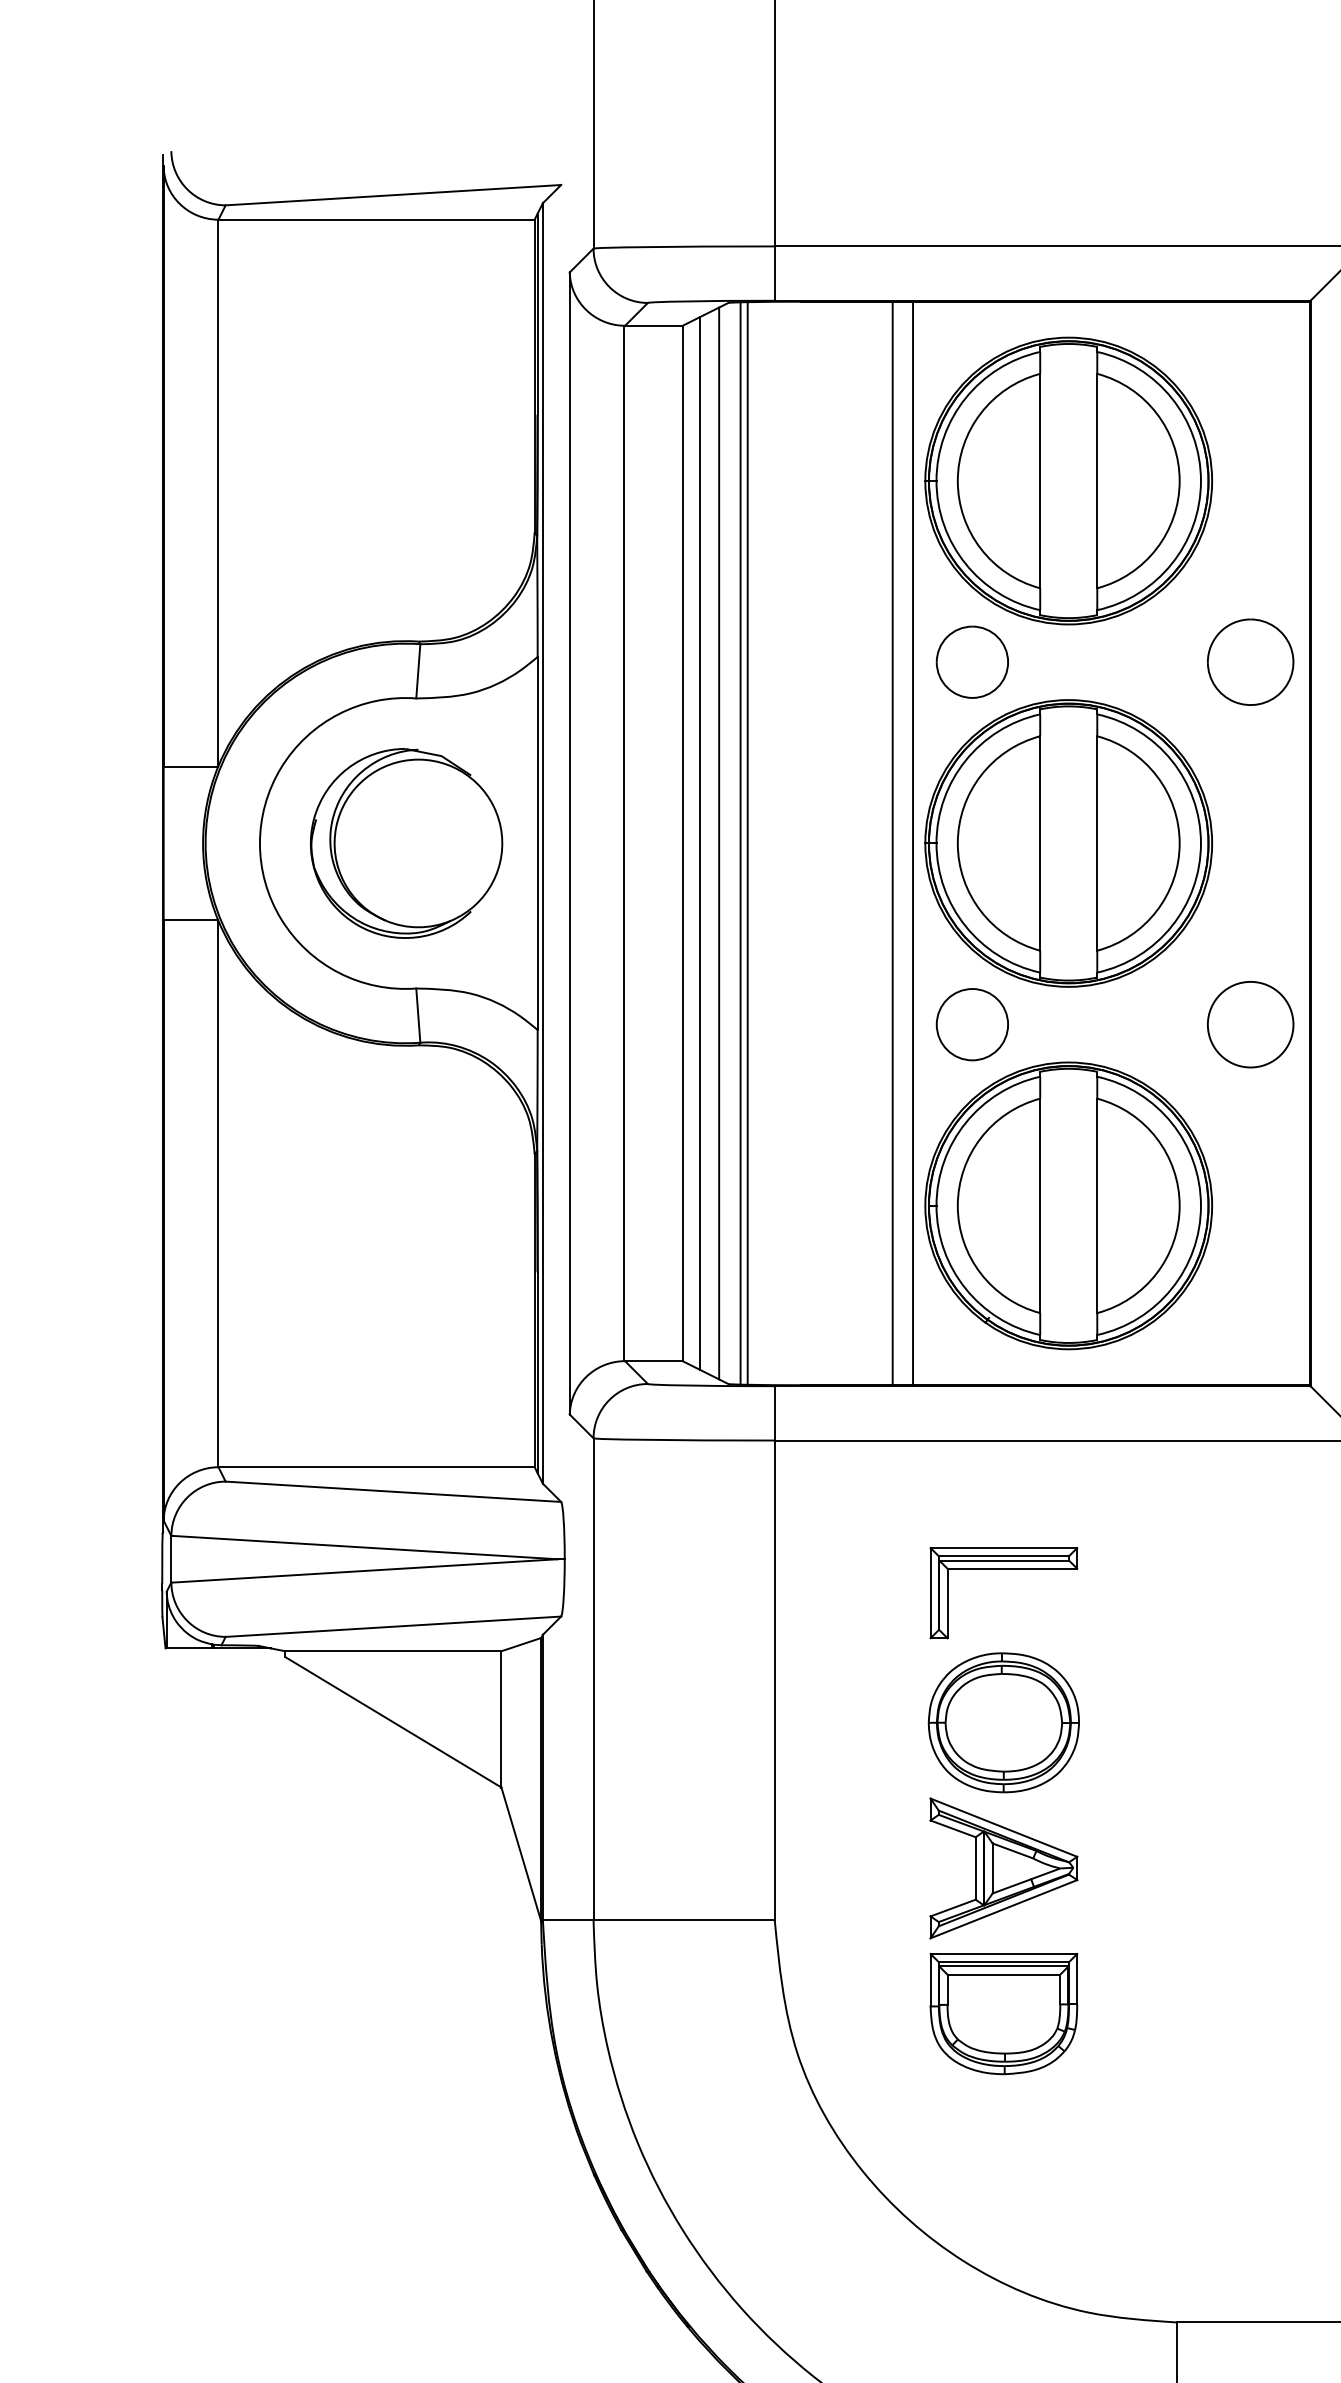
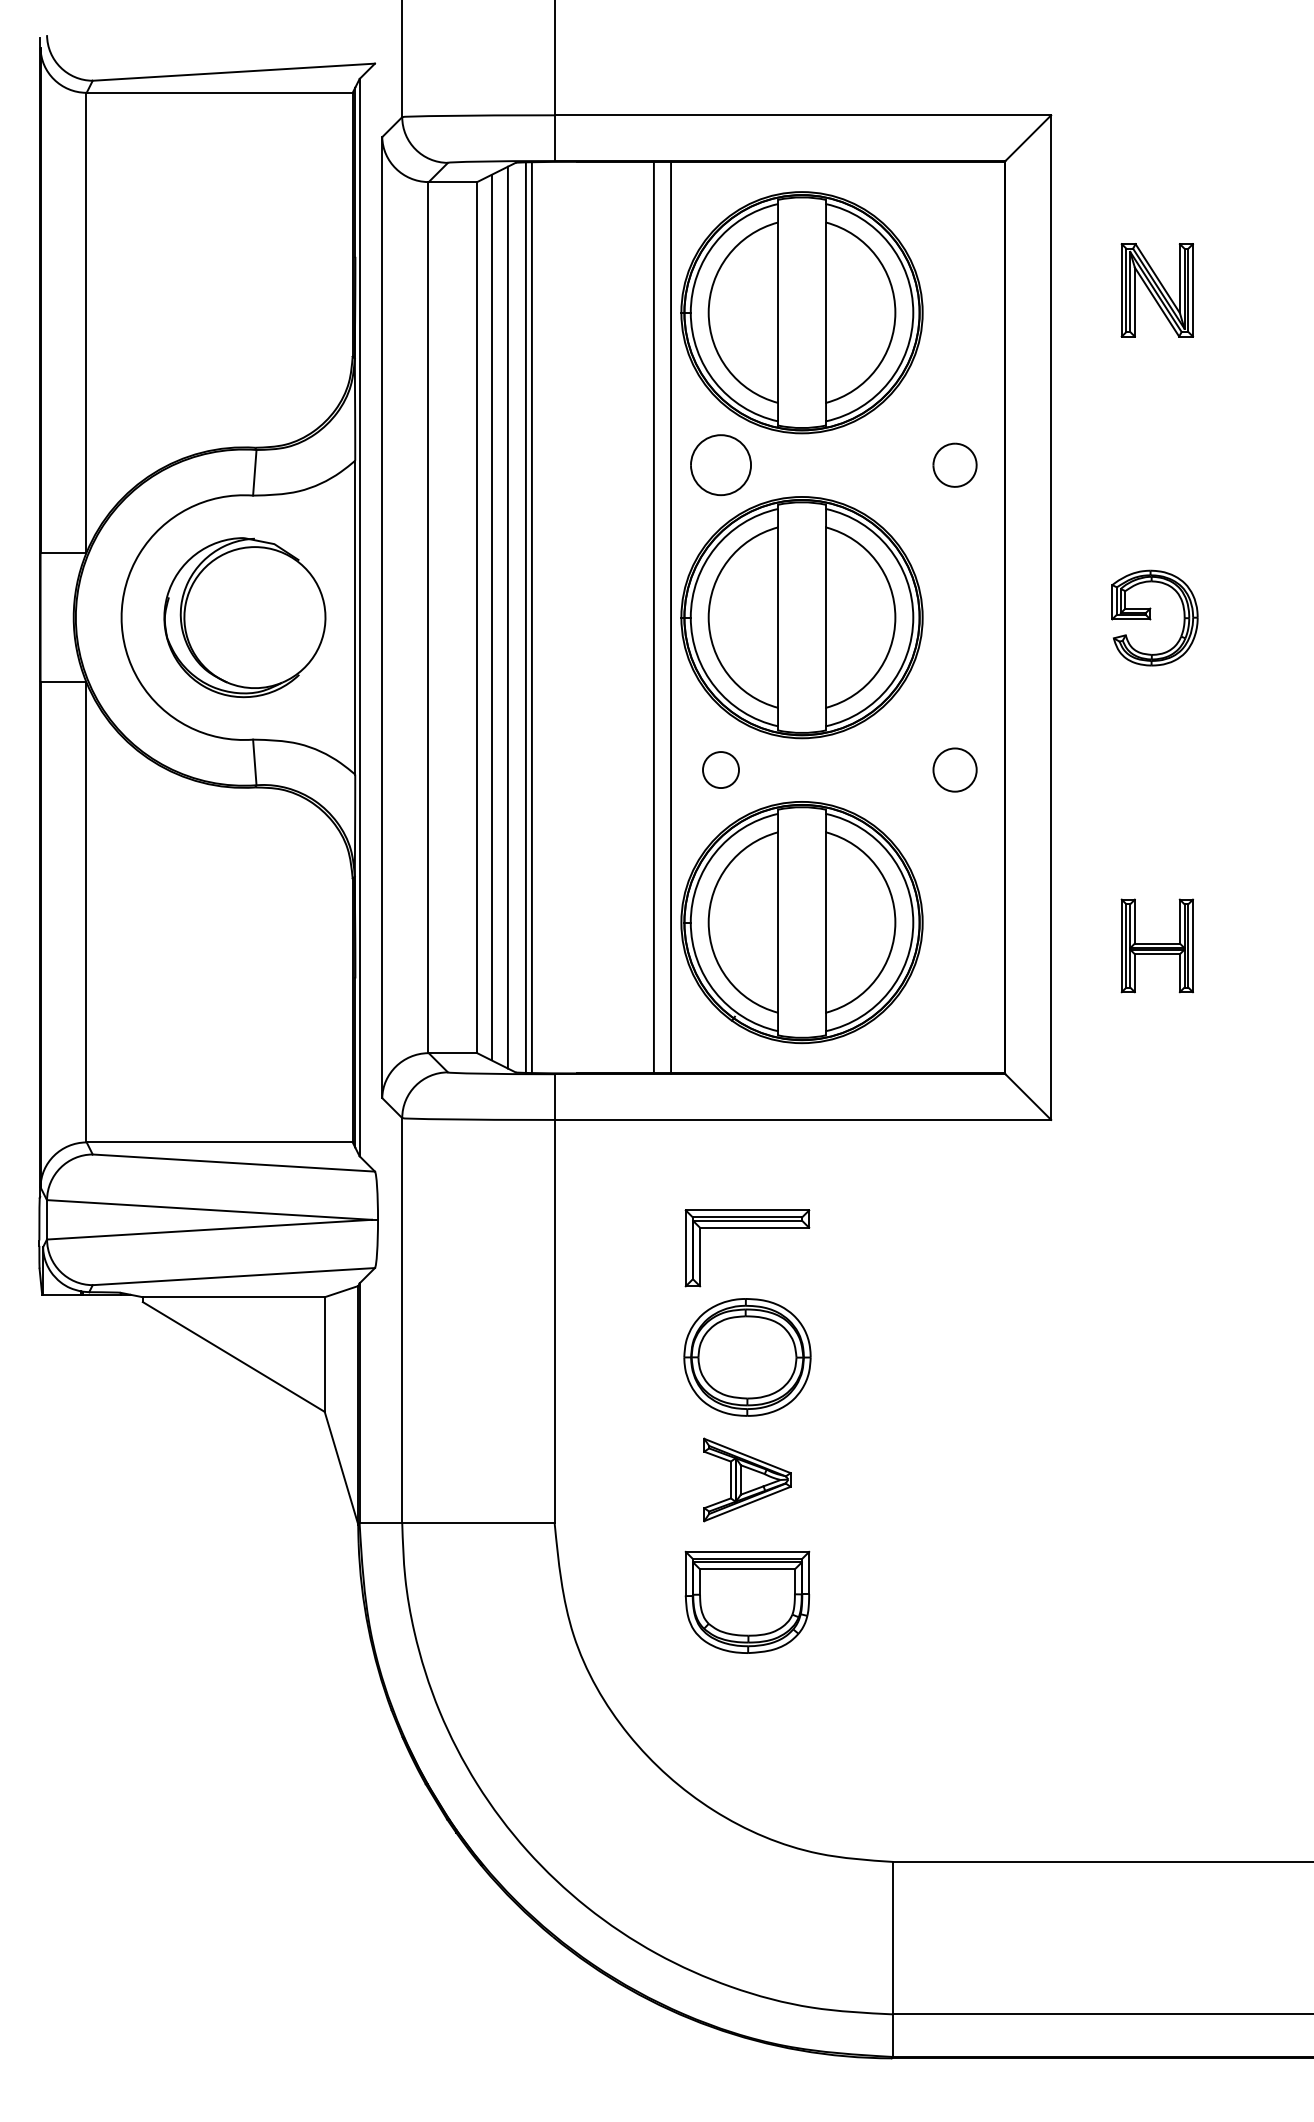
part: (1249, 662) -> (954, 465), size x0.6
circle: (971, 1023) -> (720, 769), size x0.6
circle: (1251, 1025) -> (955, 770), size x0.6
part: (1003, 1867) -> (747, 1479), size x0.7

